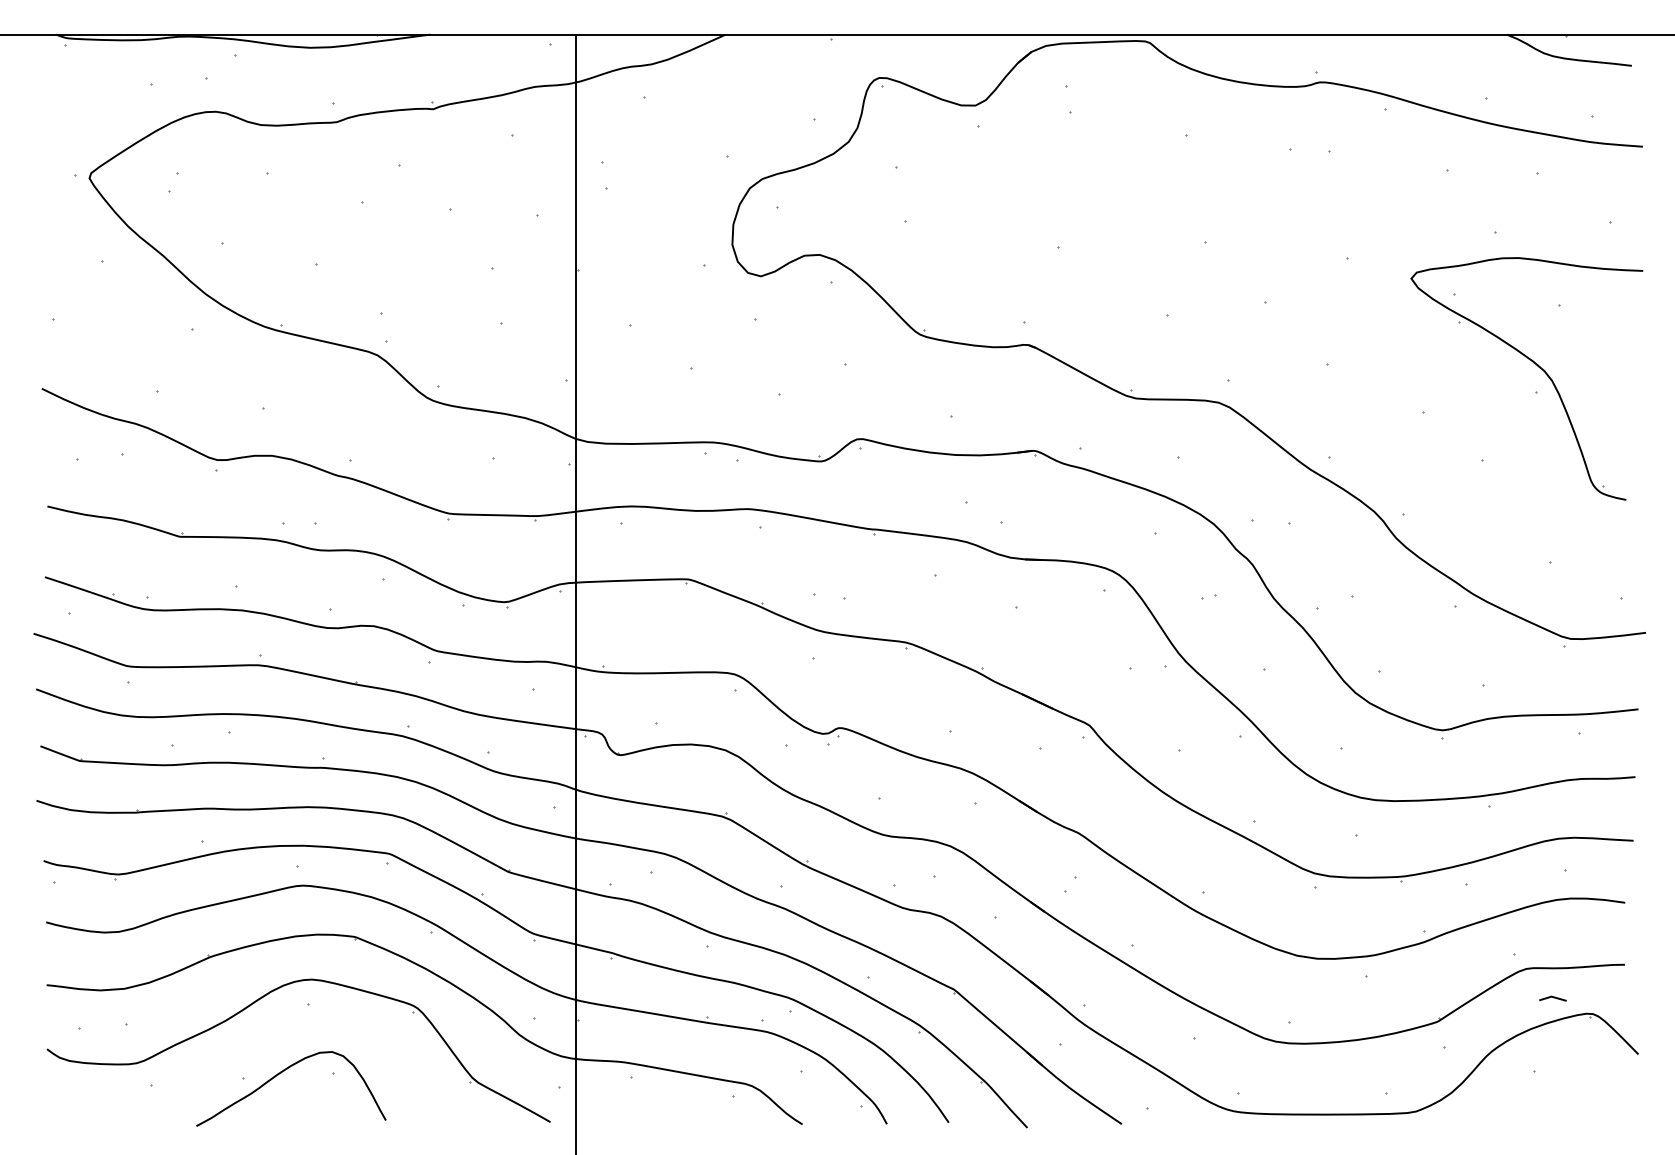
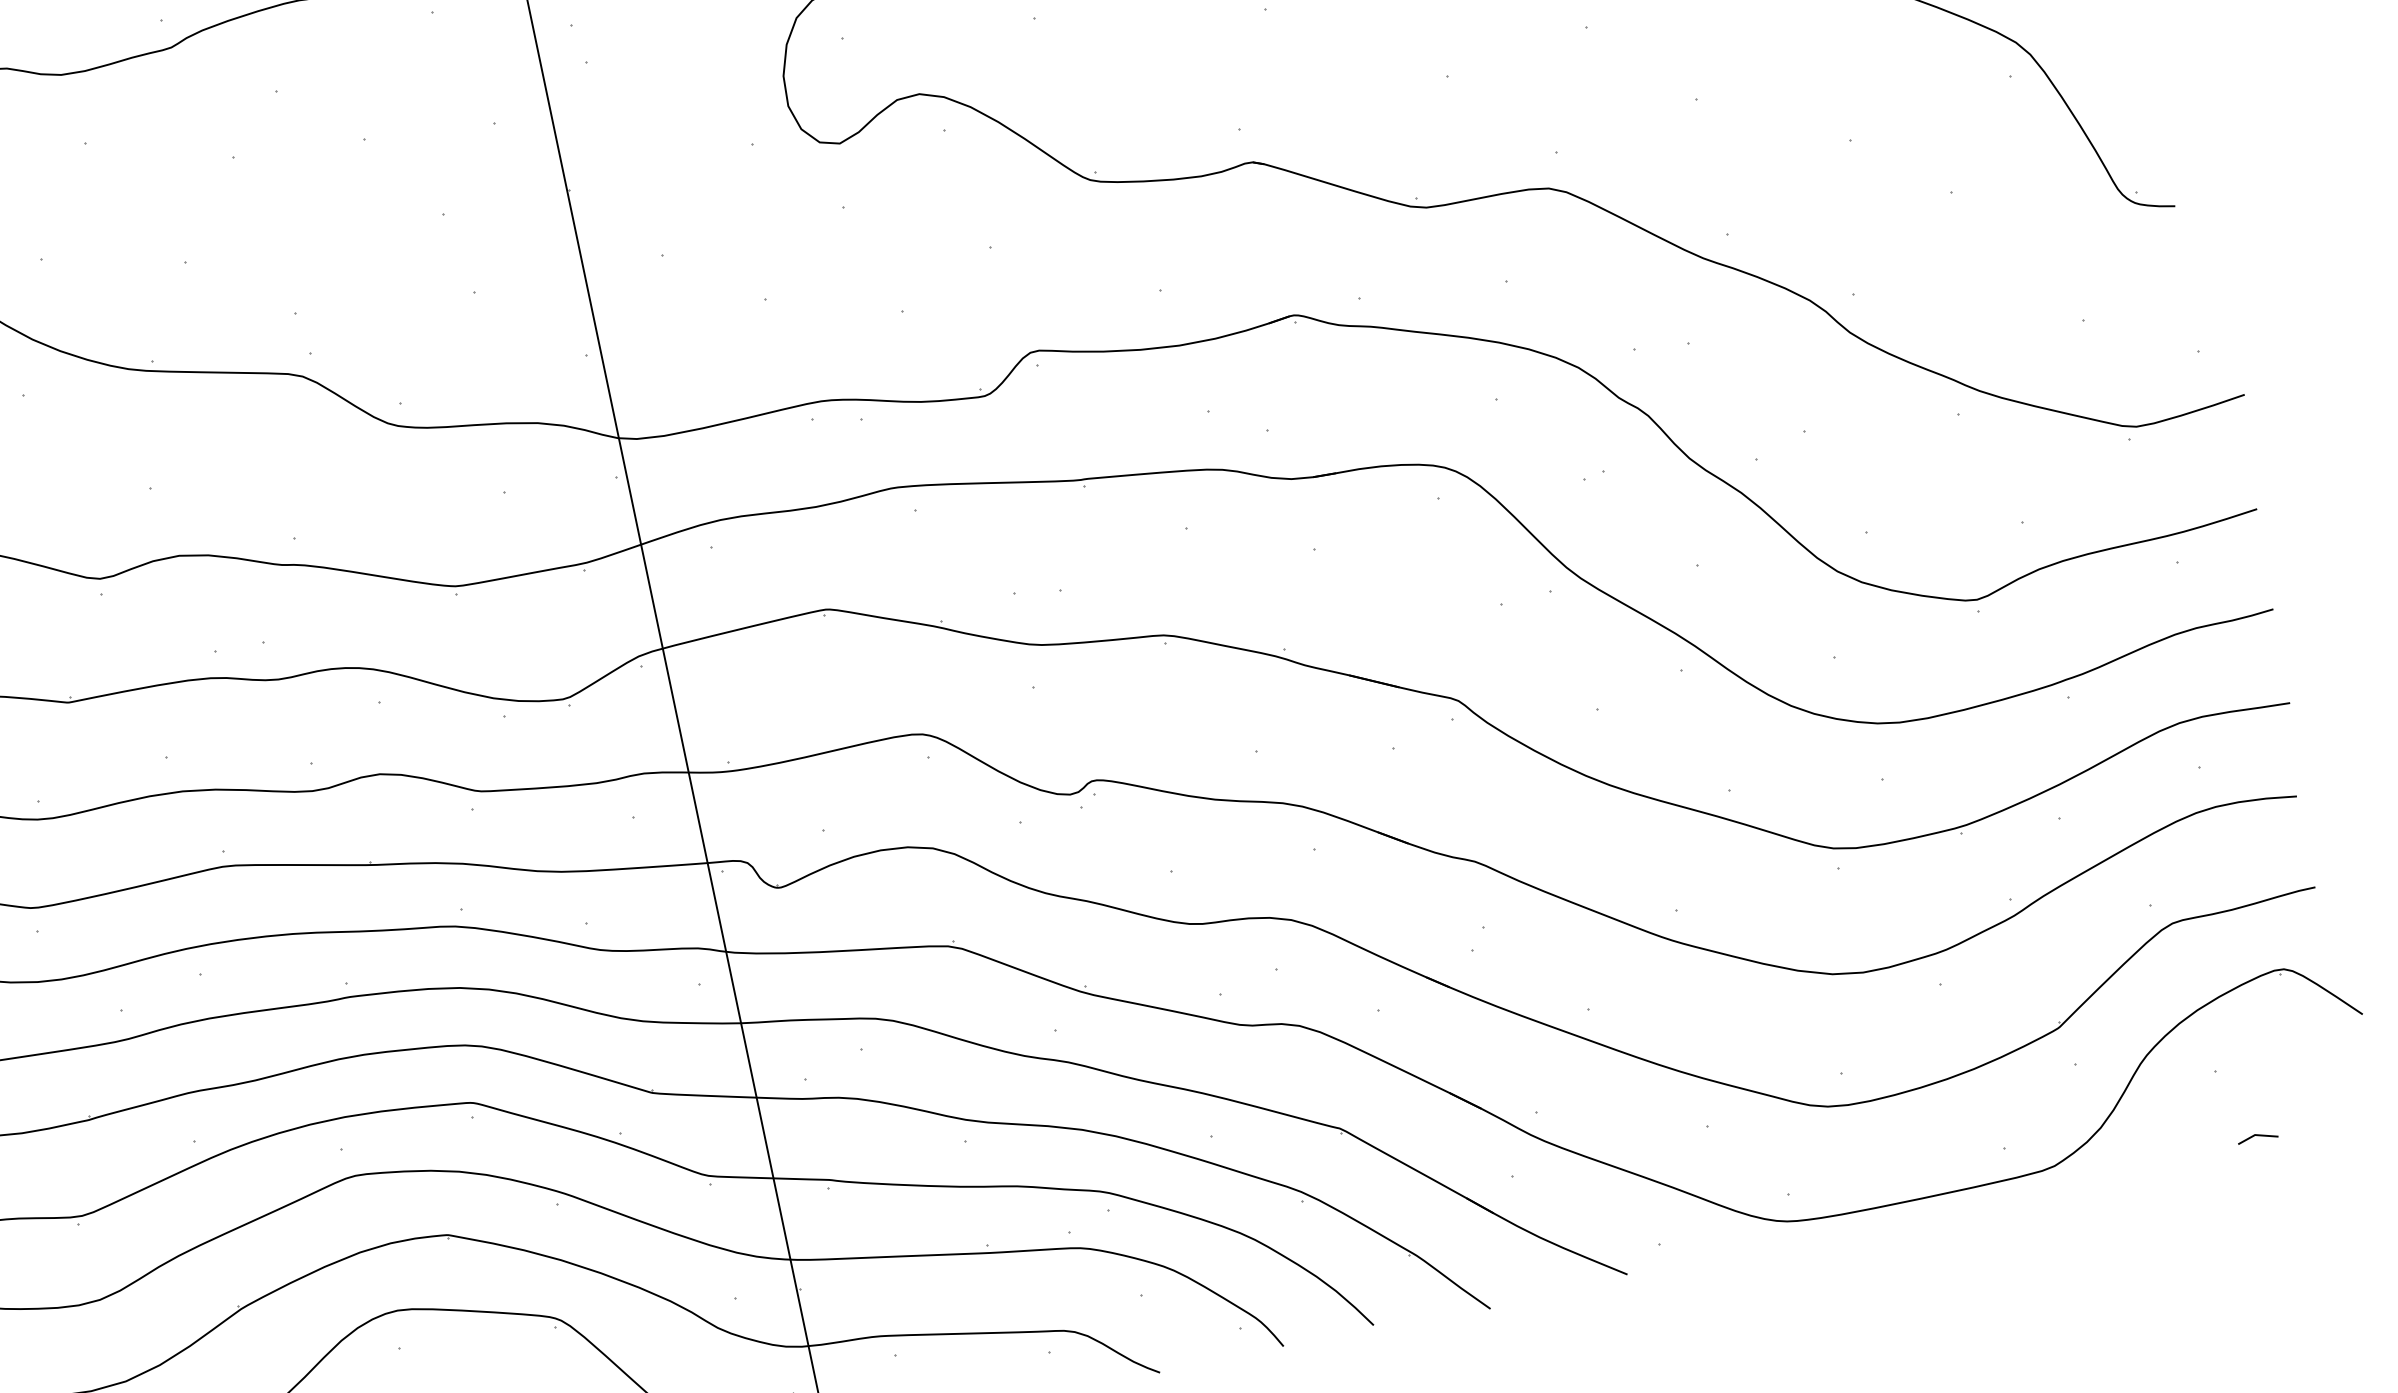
line: (1552, 997) -> (2256, 1136), moved

